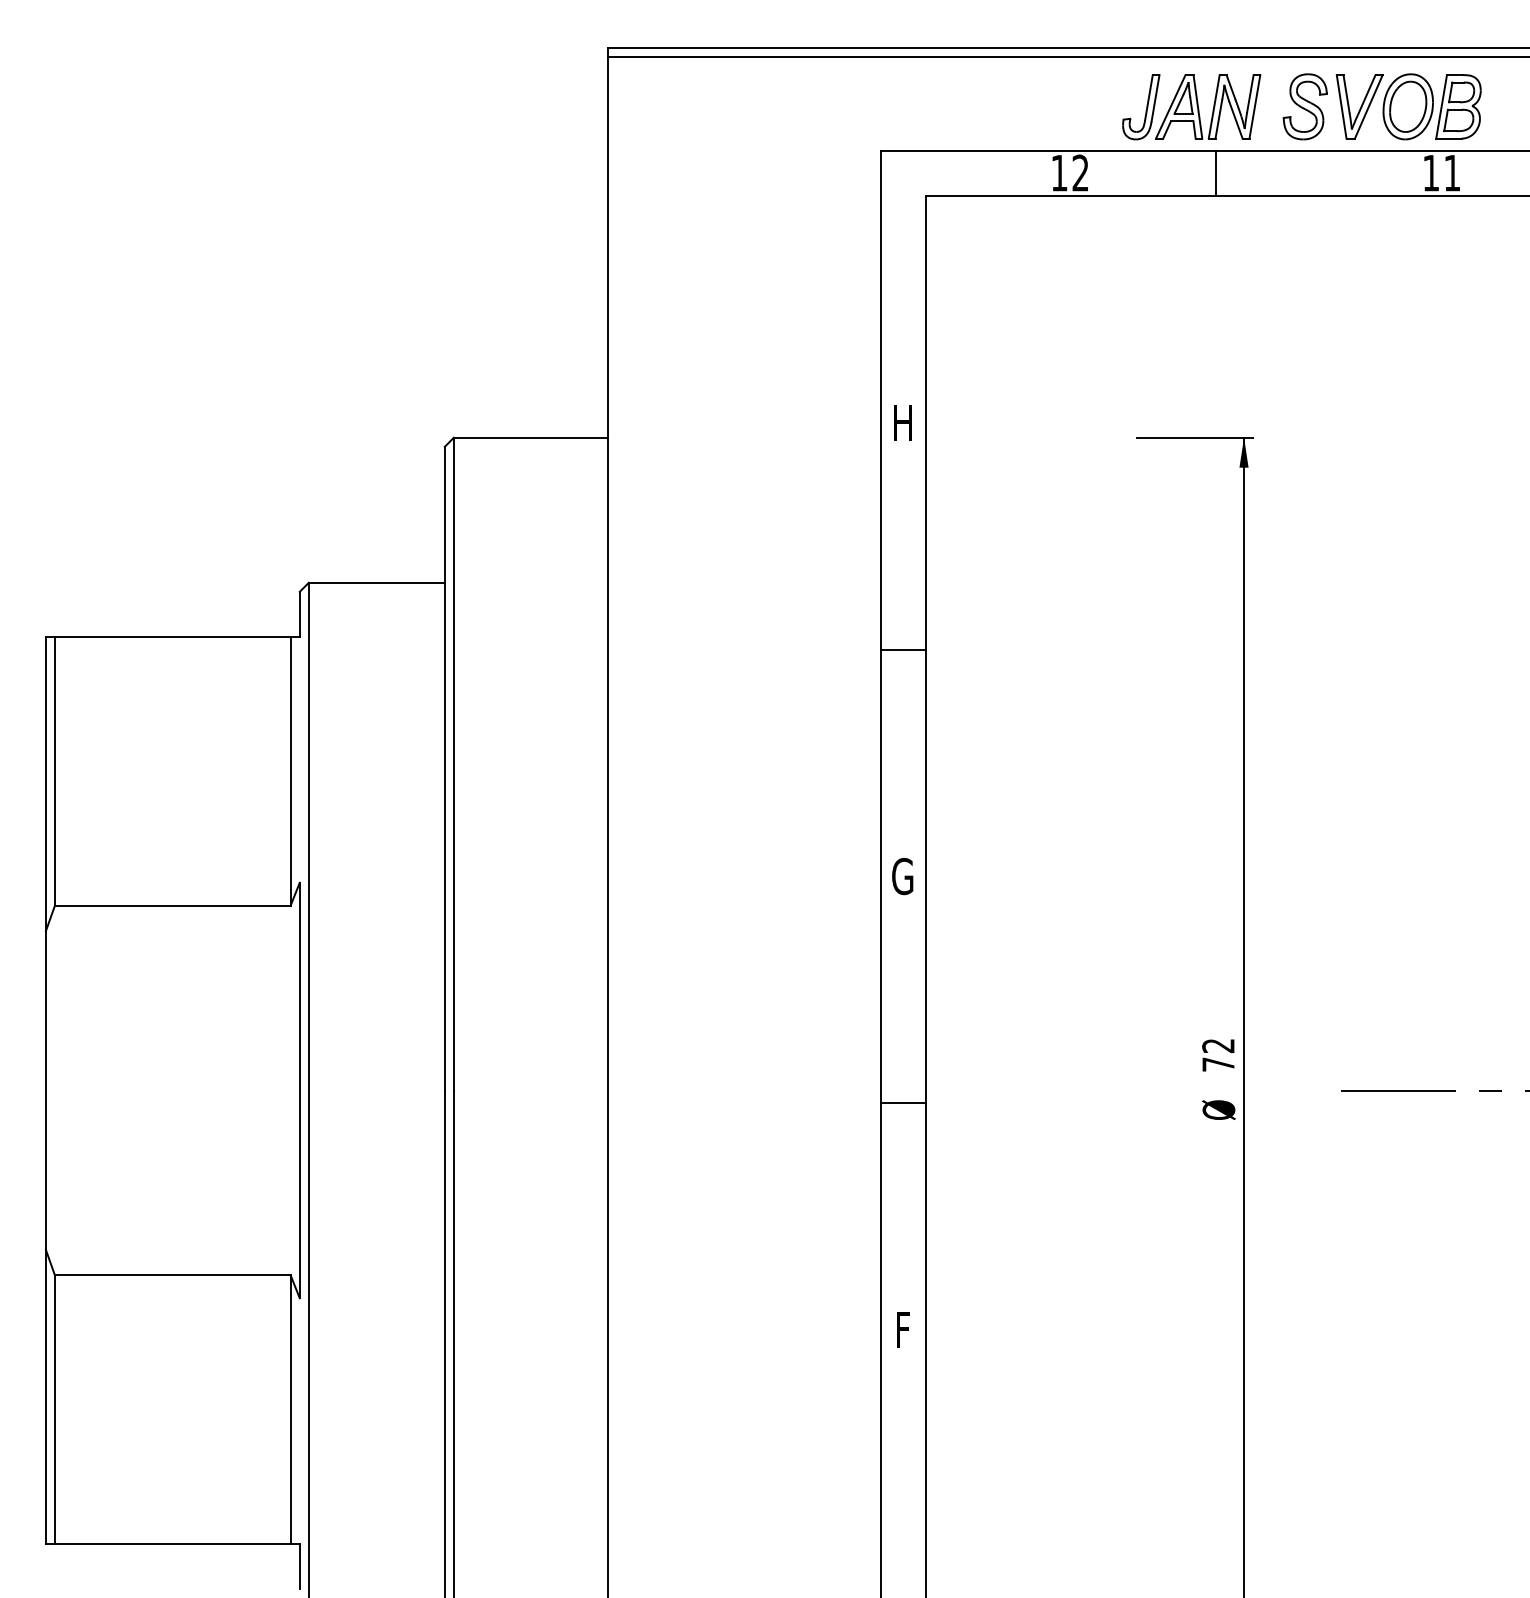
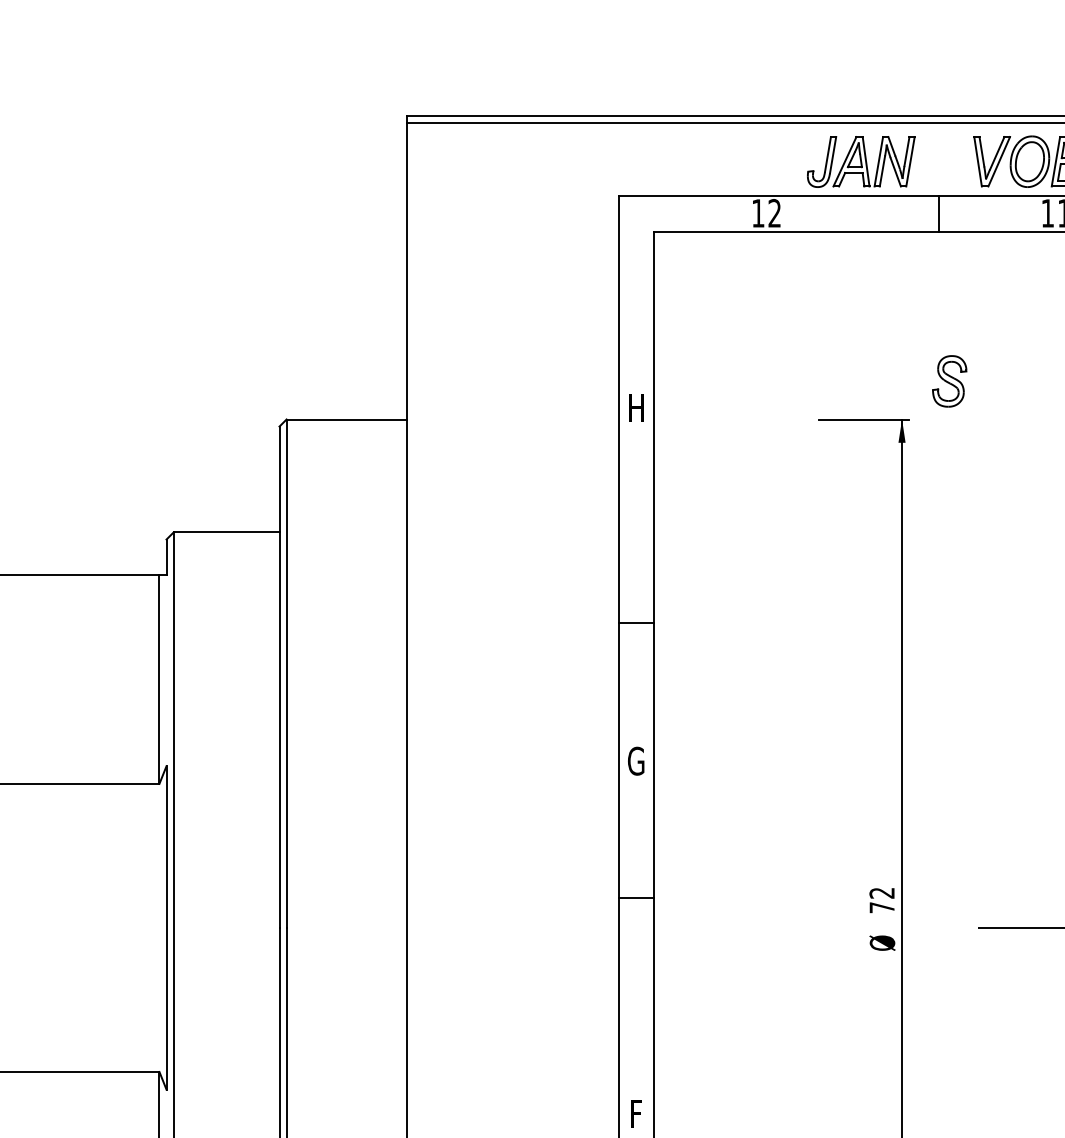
part: (1304, 106) -> (949, 381), moved
line: (1215, 173) -> (939, 213), moved
line: (902, 649) -> (636, 622), moved
line: (902, 1103) -> (636, 898), moved

